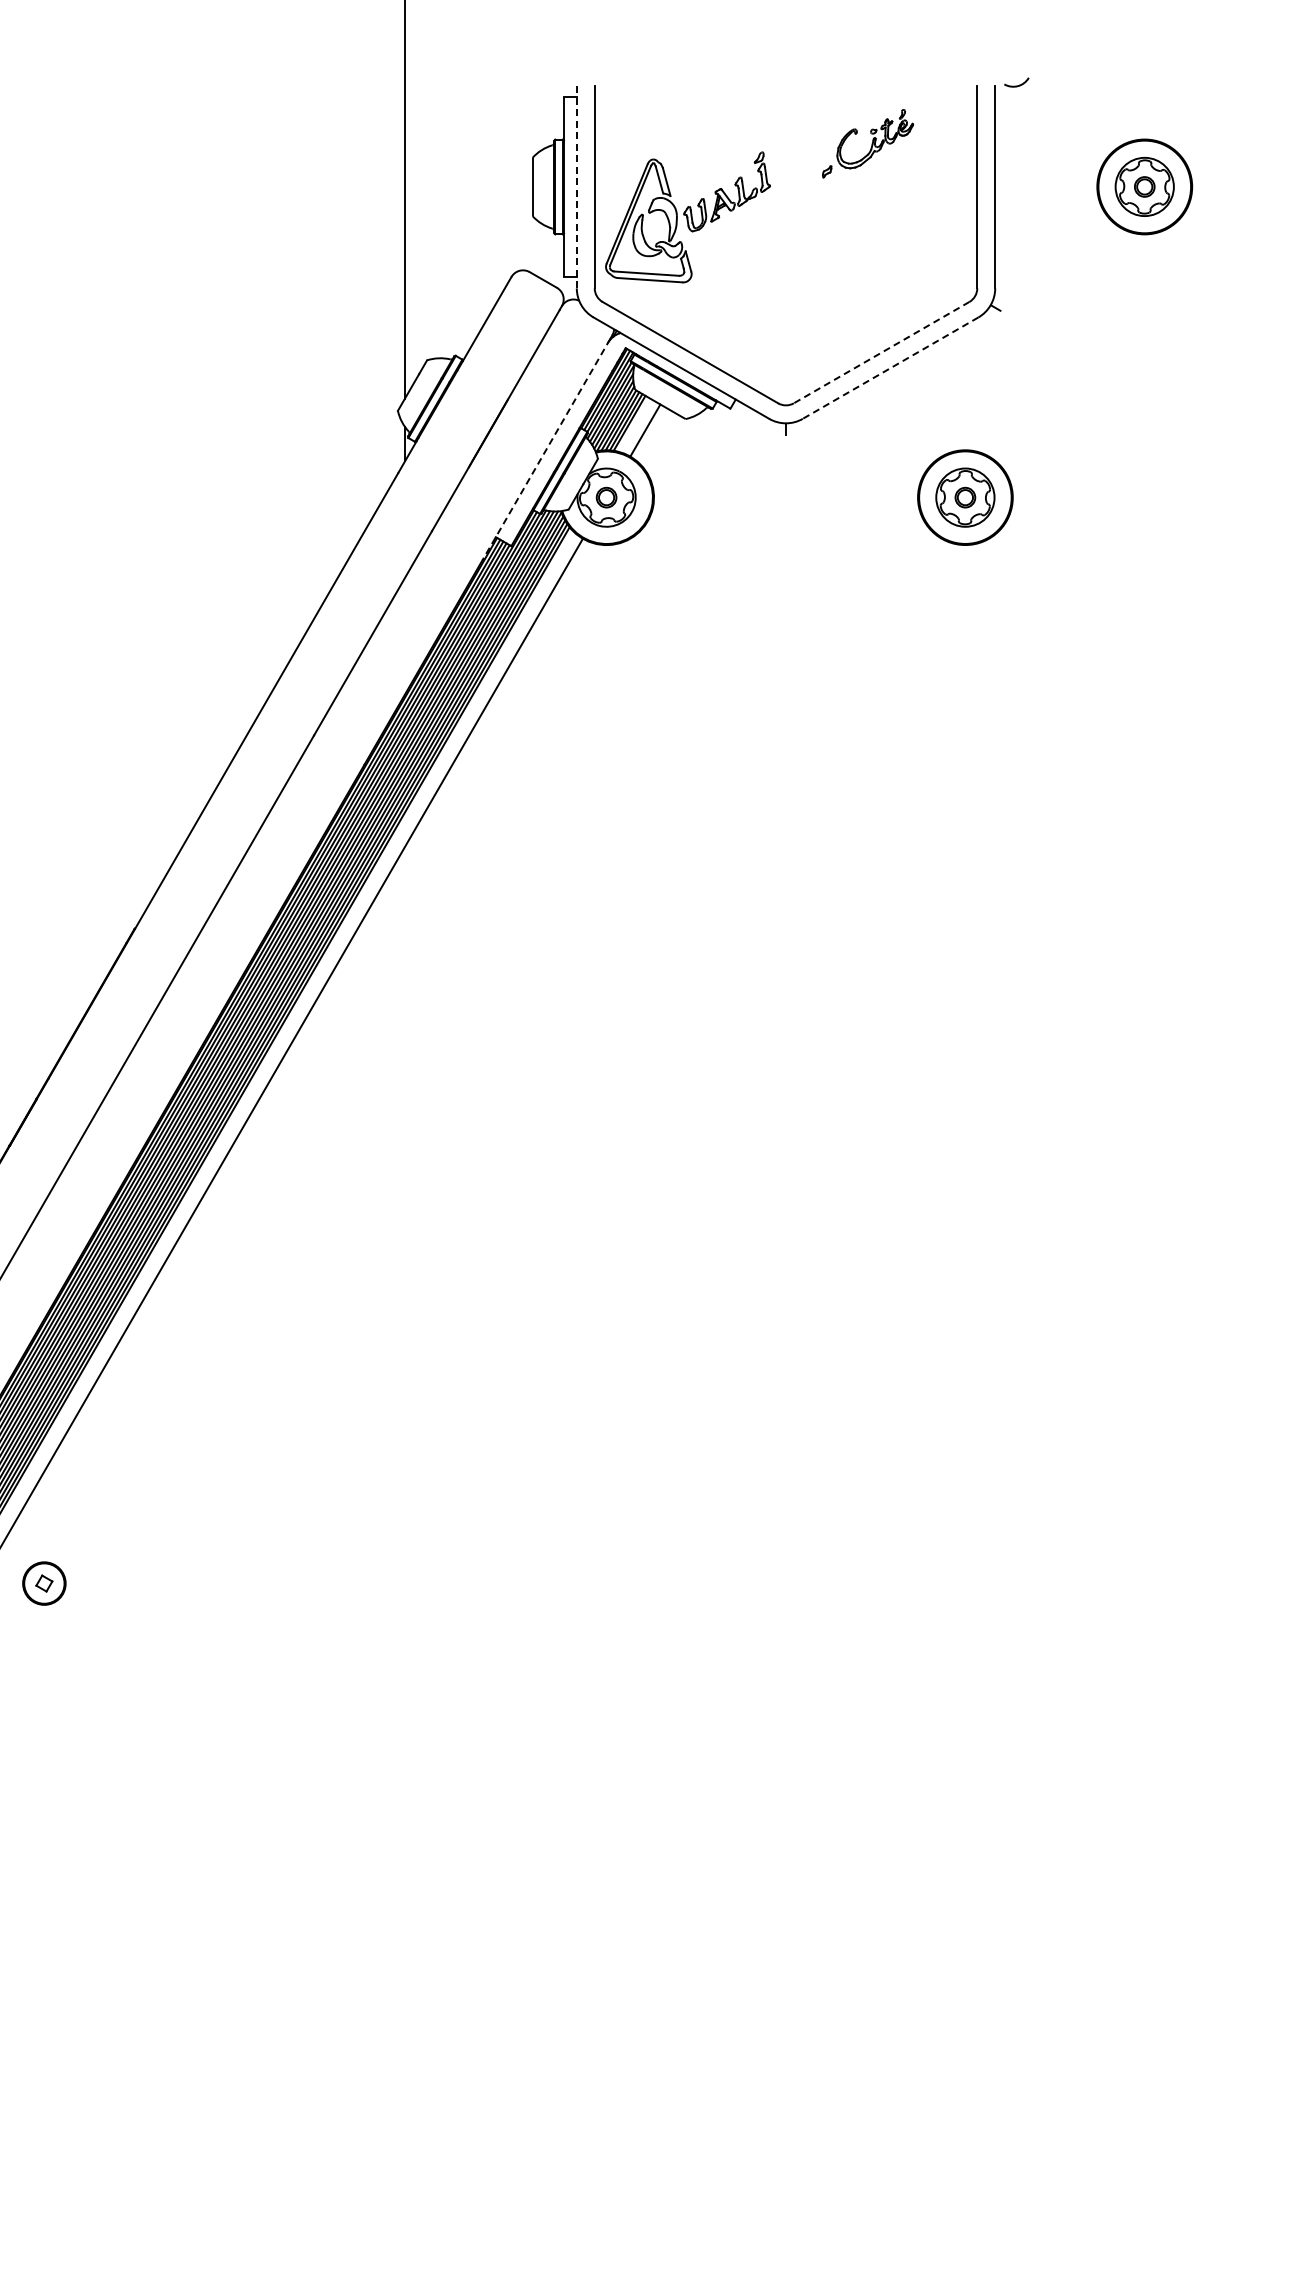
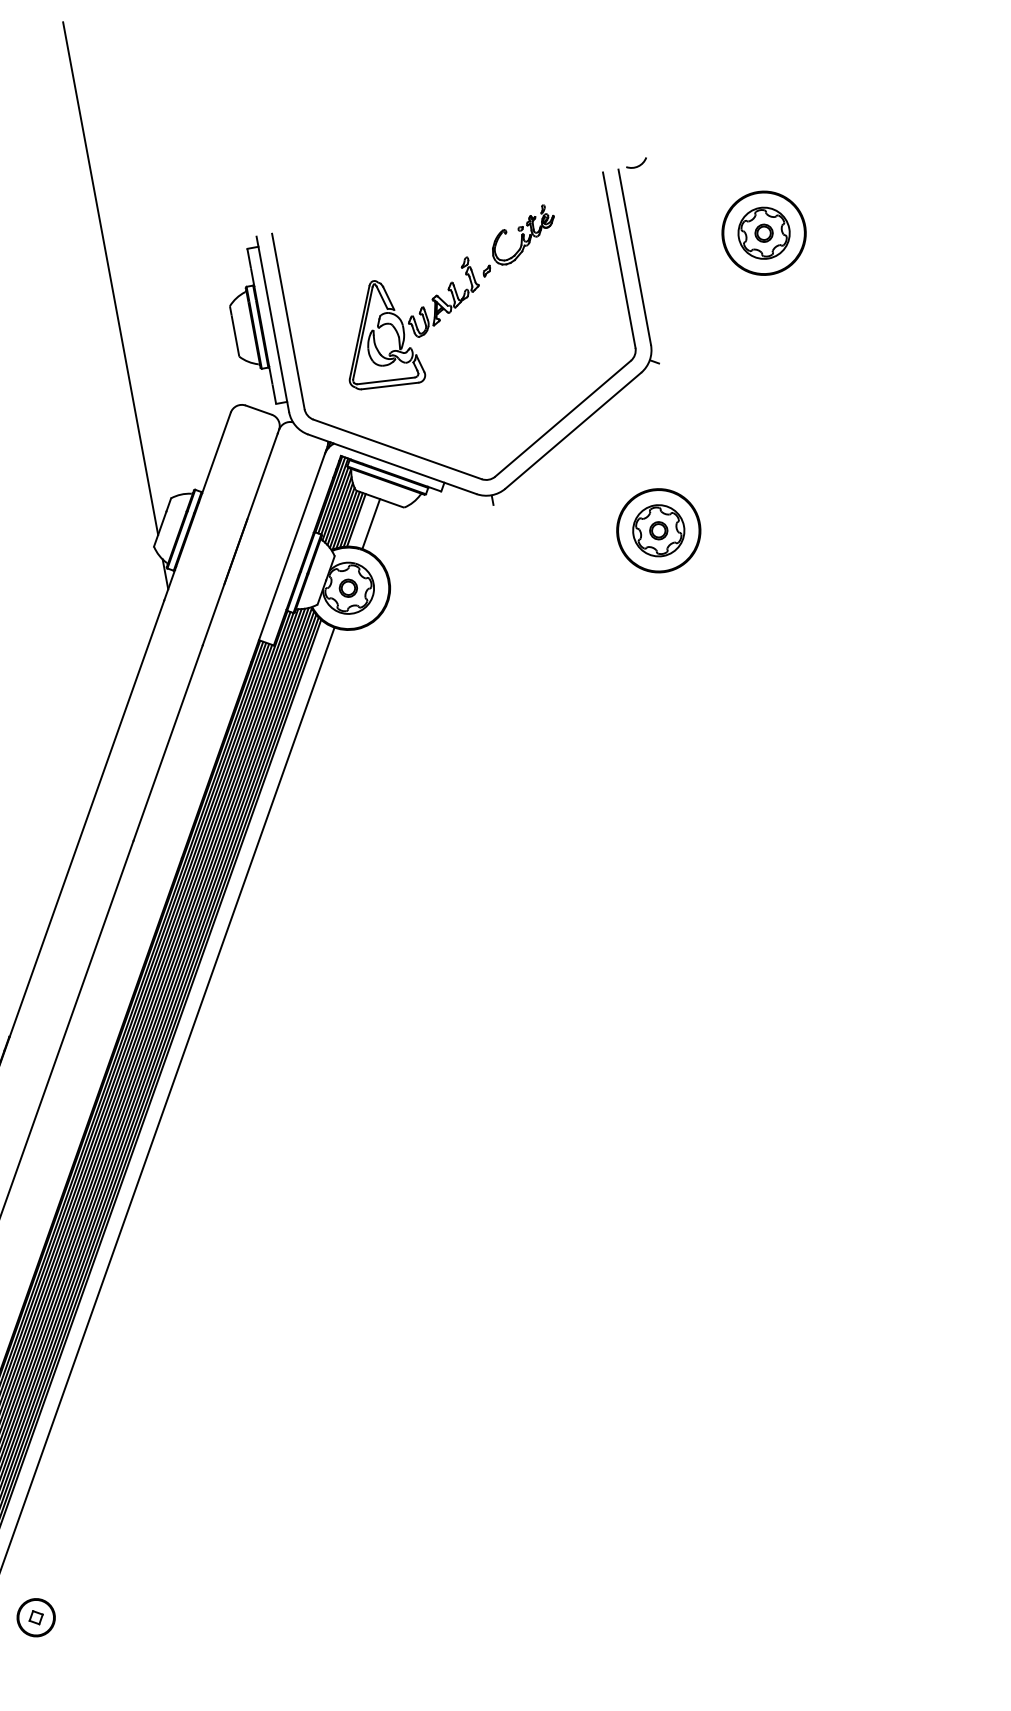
line: (576, 186) -> (272, 323), dashed -> solid
part: (687, 217) -> (412, 325), moved
line: (881, 352) -> (562, 418), dashed -> solid
line: (890, 368) -> (573, 431), dashed -> solid
line: (546, 449) -> (288, 556), dashed -> solid

